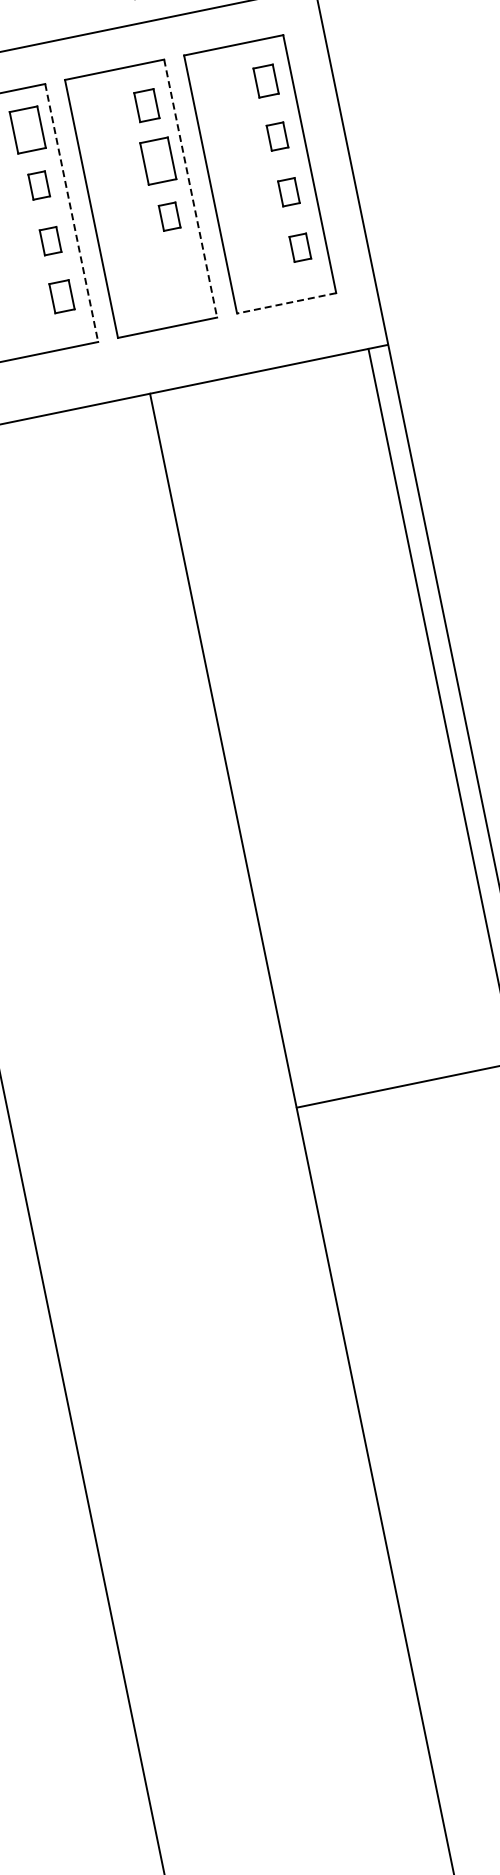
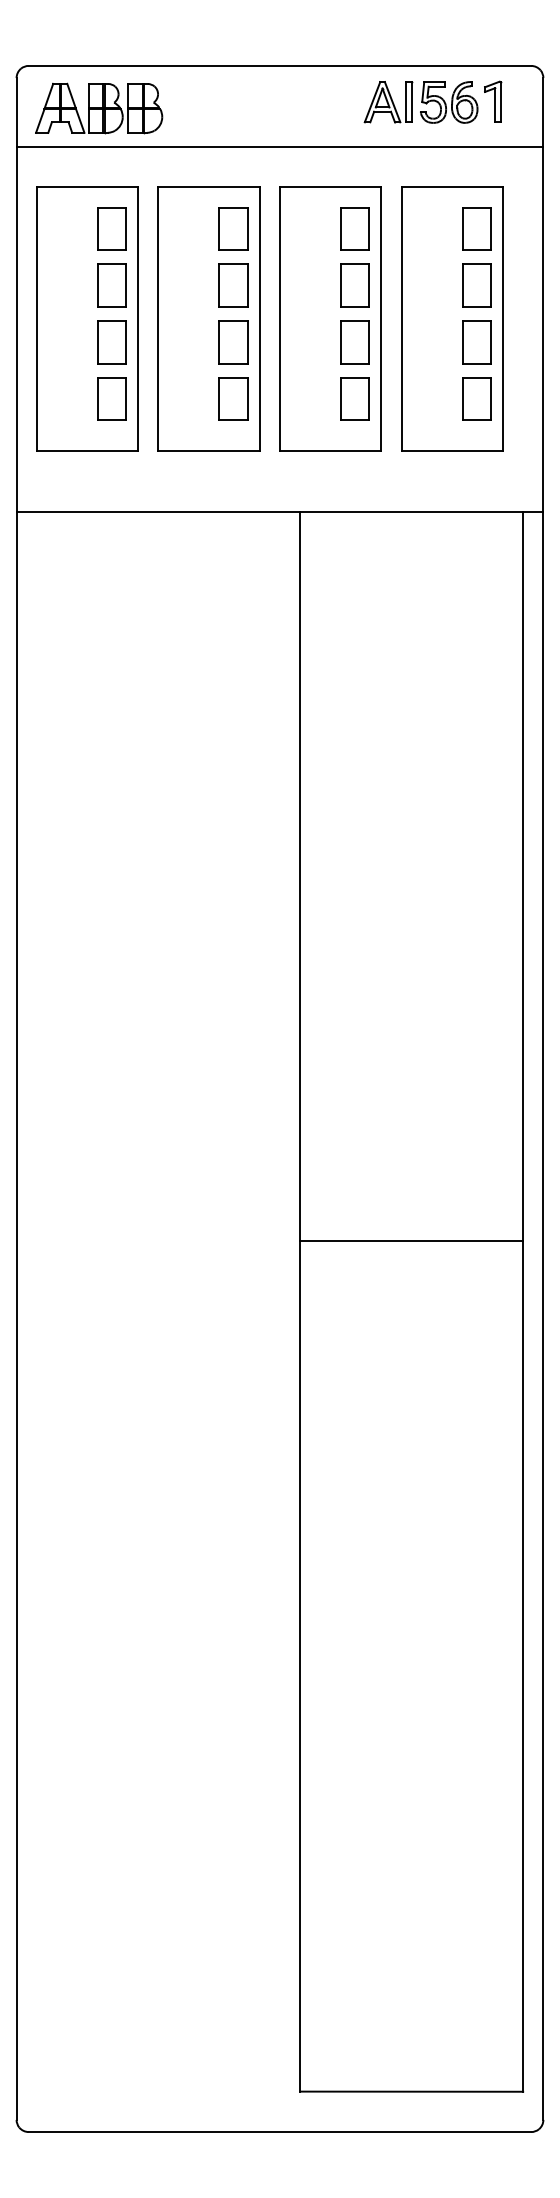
part: (265, 80) -> (476, 228), size x1.43
part: (146, 105) -> (354, 228), size x1.43
part: (277, 136) -> (476, 285), size x1.67
part: (39, 185) -> (233, 285), size x1.67
line: (191, 188) -> (381, 319), dashed -> solid
part: (288, 192) -> (476, 342), size x1.67
line: (71, 213) -> (259, 319), dashed -> solid
part: (169, 216) -> (354, 342), size x1.67
part: (50, 241) -> (233, 342), size x1.67
part: (299, 247) -> (476, 398), size x1.67
part: (180, 271) -> (354, 398), added
part: (61, 296) -> (233, 398), size x1.43
line: (286, 303) -> (452, 450), dashed -> solid

